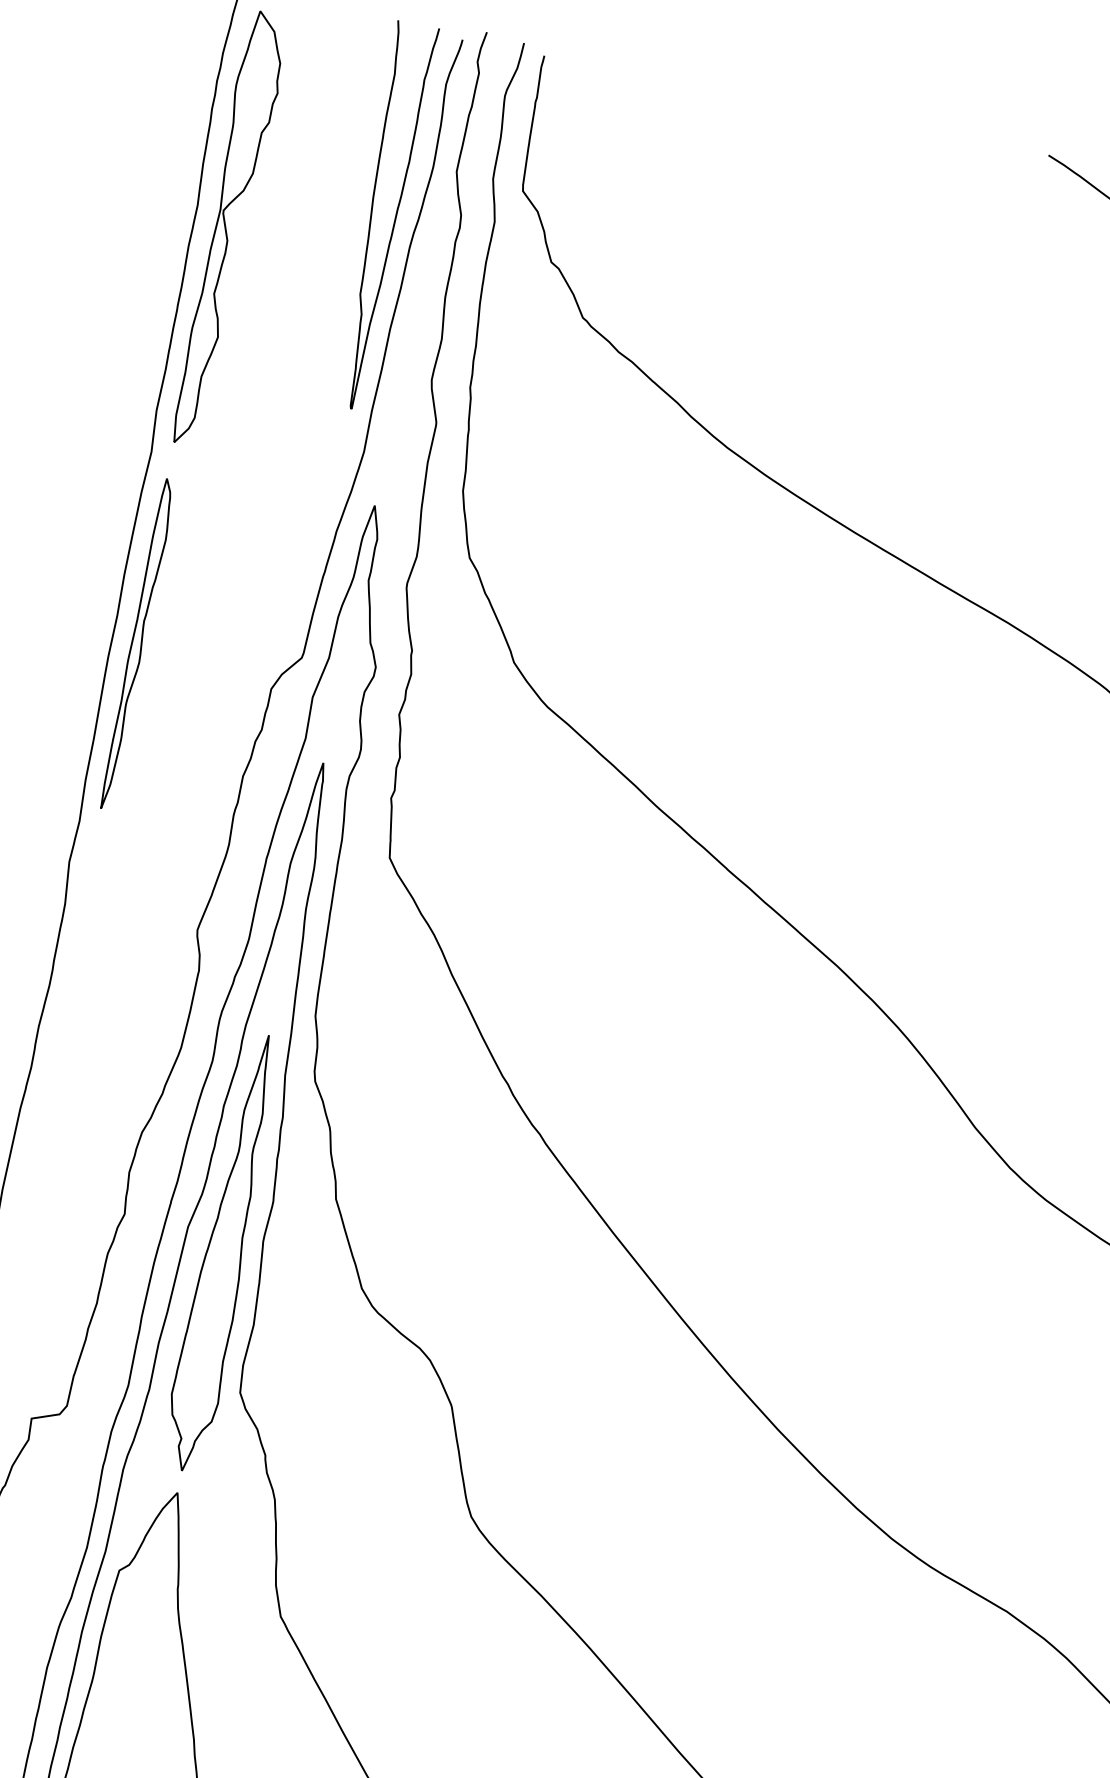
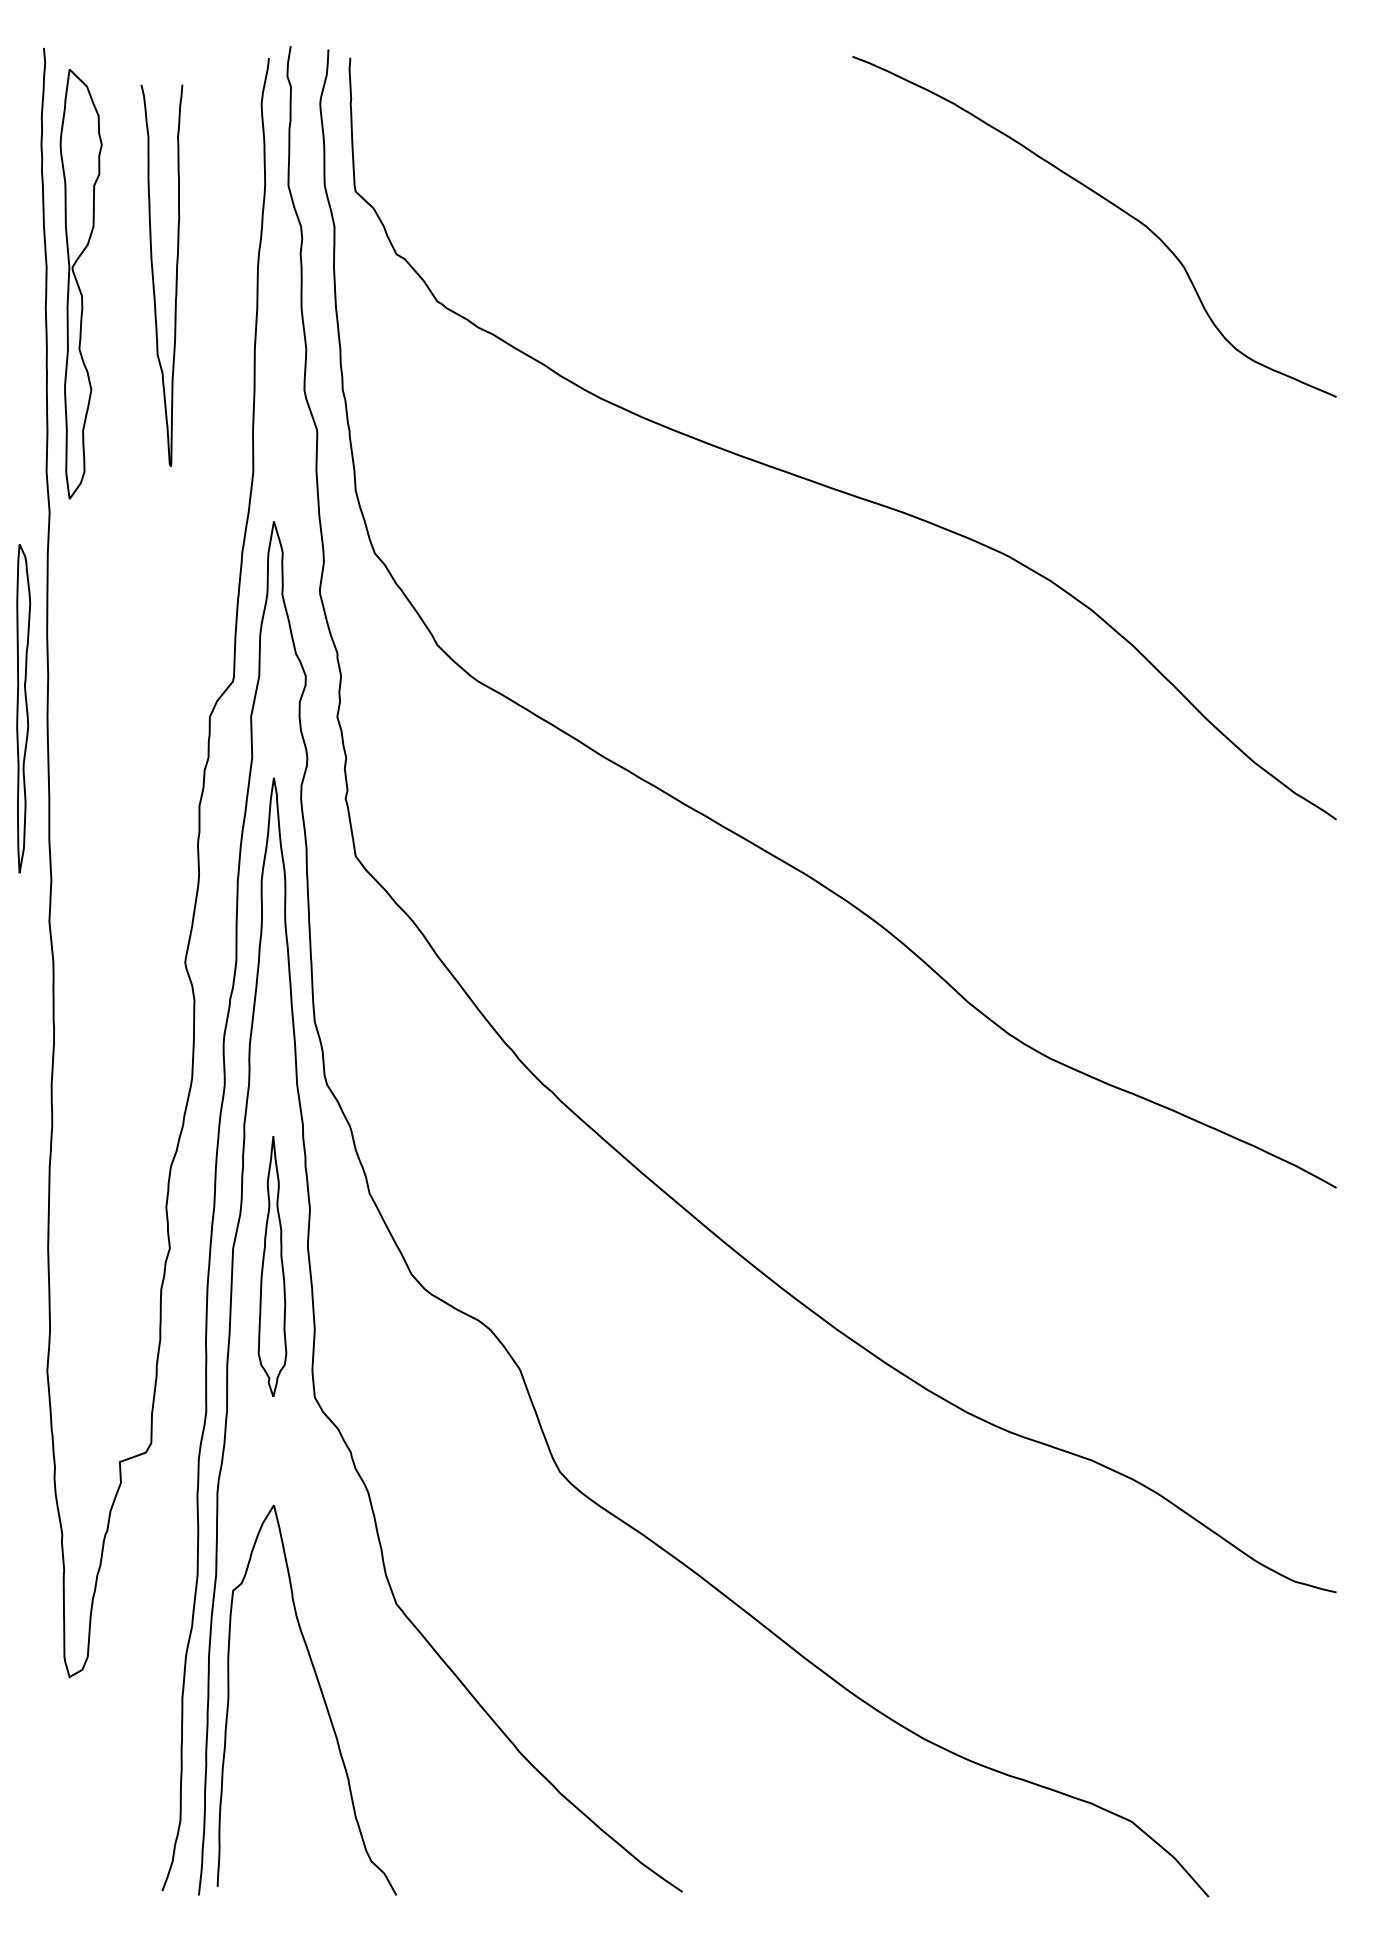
curve: (372, 214) -> (153, 275), moved
part: (138, 644) -> (23, 708), moved
part: (223, 1252) -> (272, 1266), size x0.6

